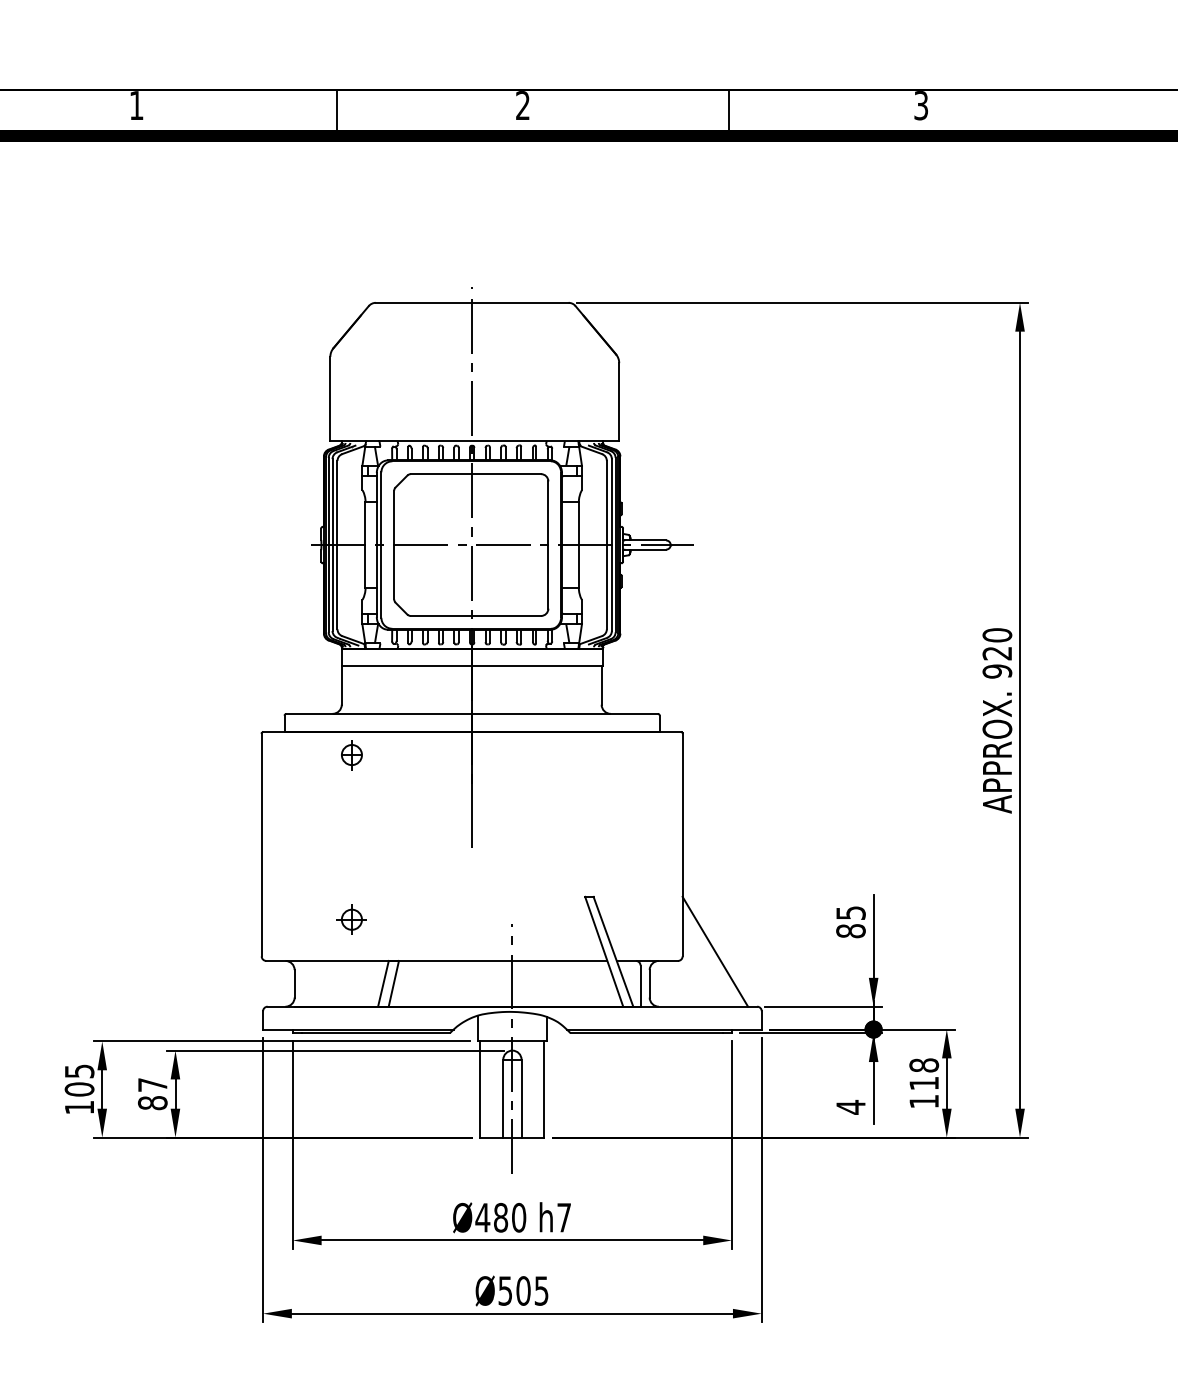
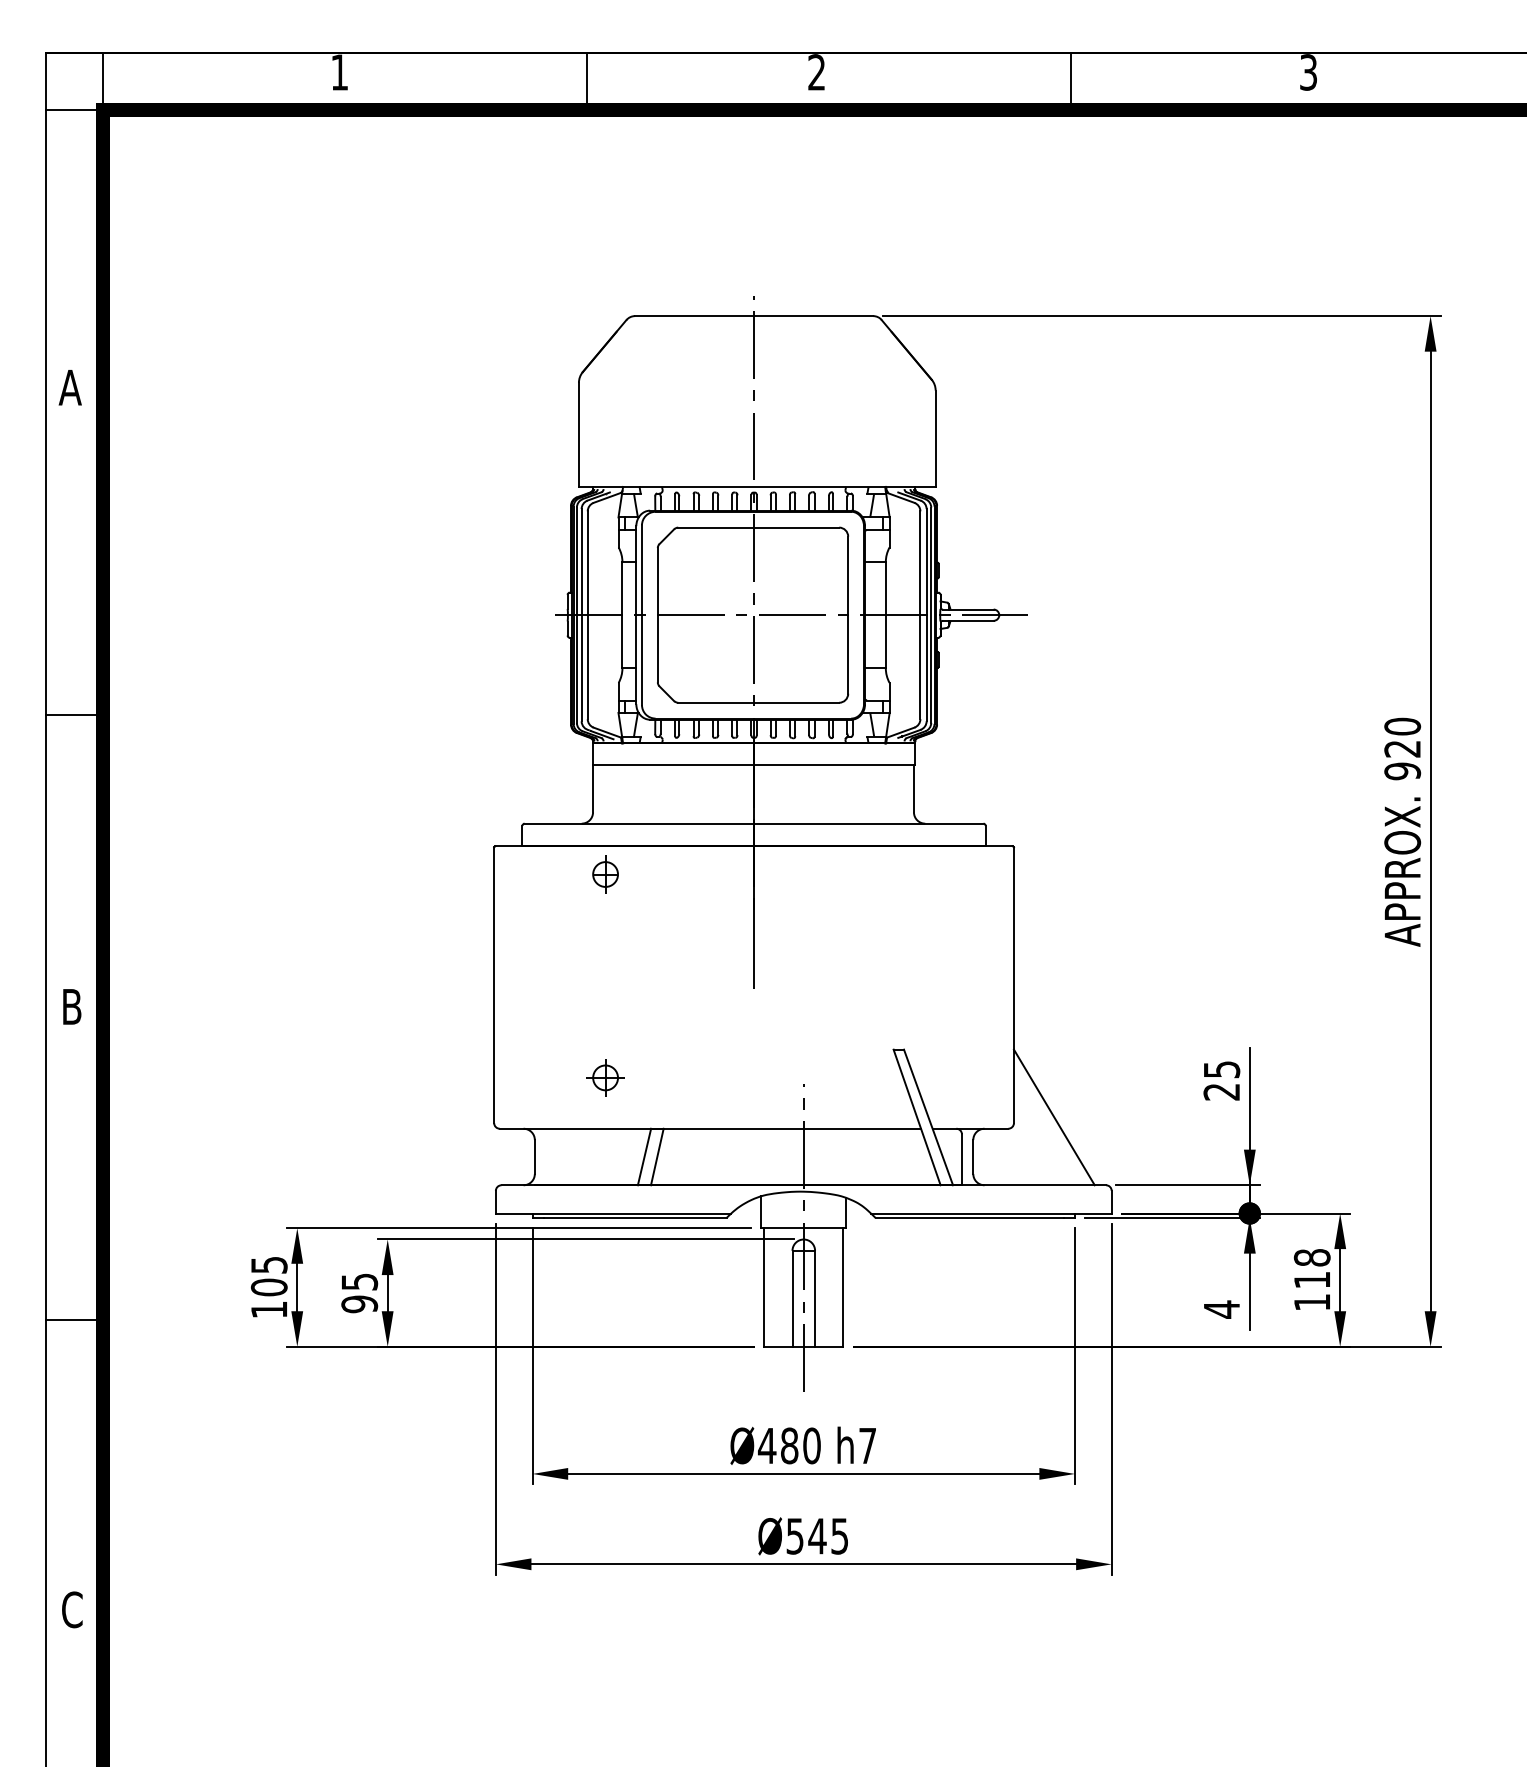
text: (850, 930) -> (1221, 1091), 85 -> 25
text: (152, 1094) -> (359, 1293), 87 -> 95
text: (523, 1291) -> (817, 1536), Ø505 -> Ø545

